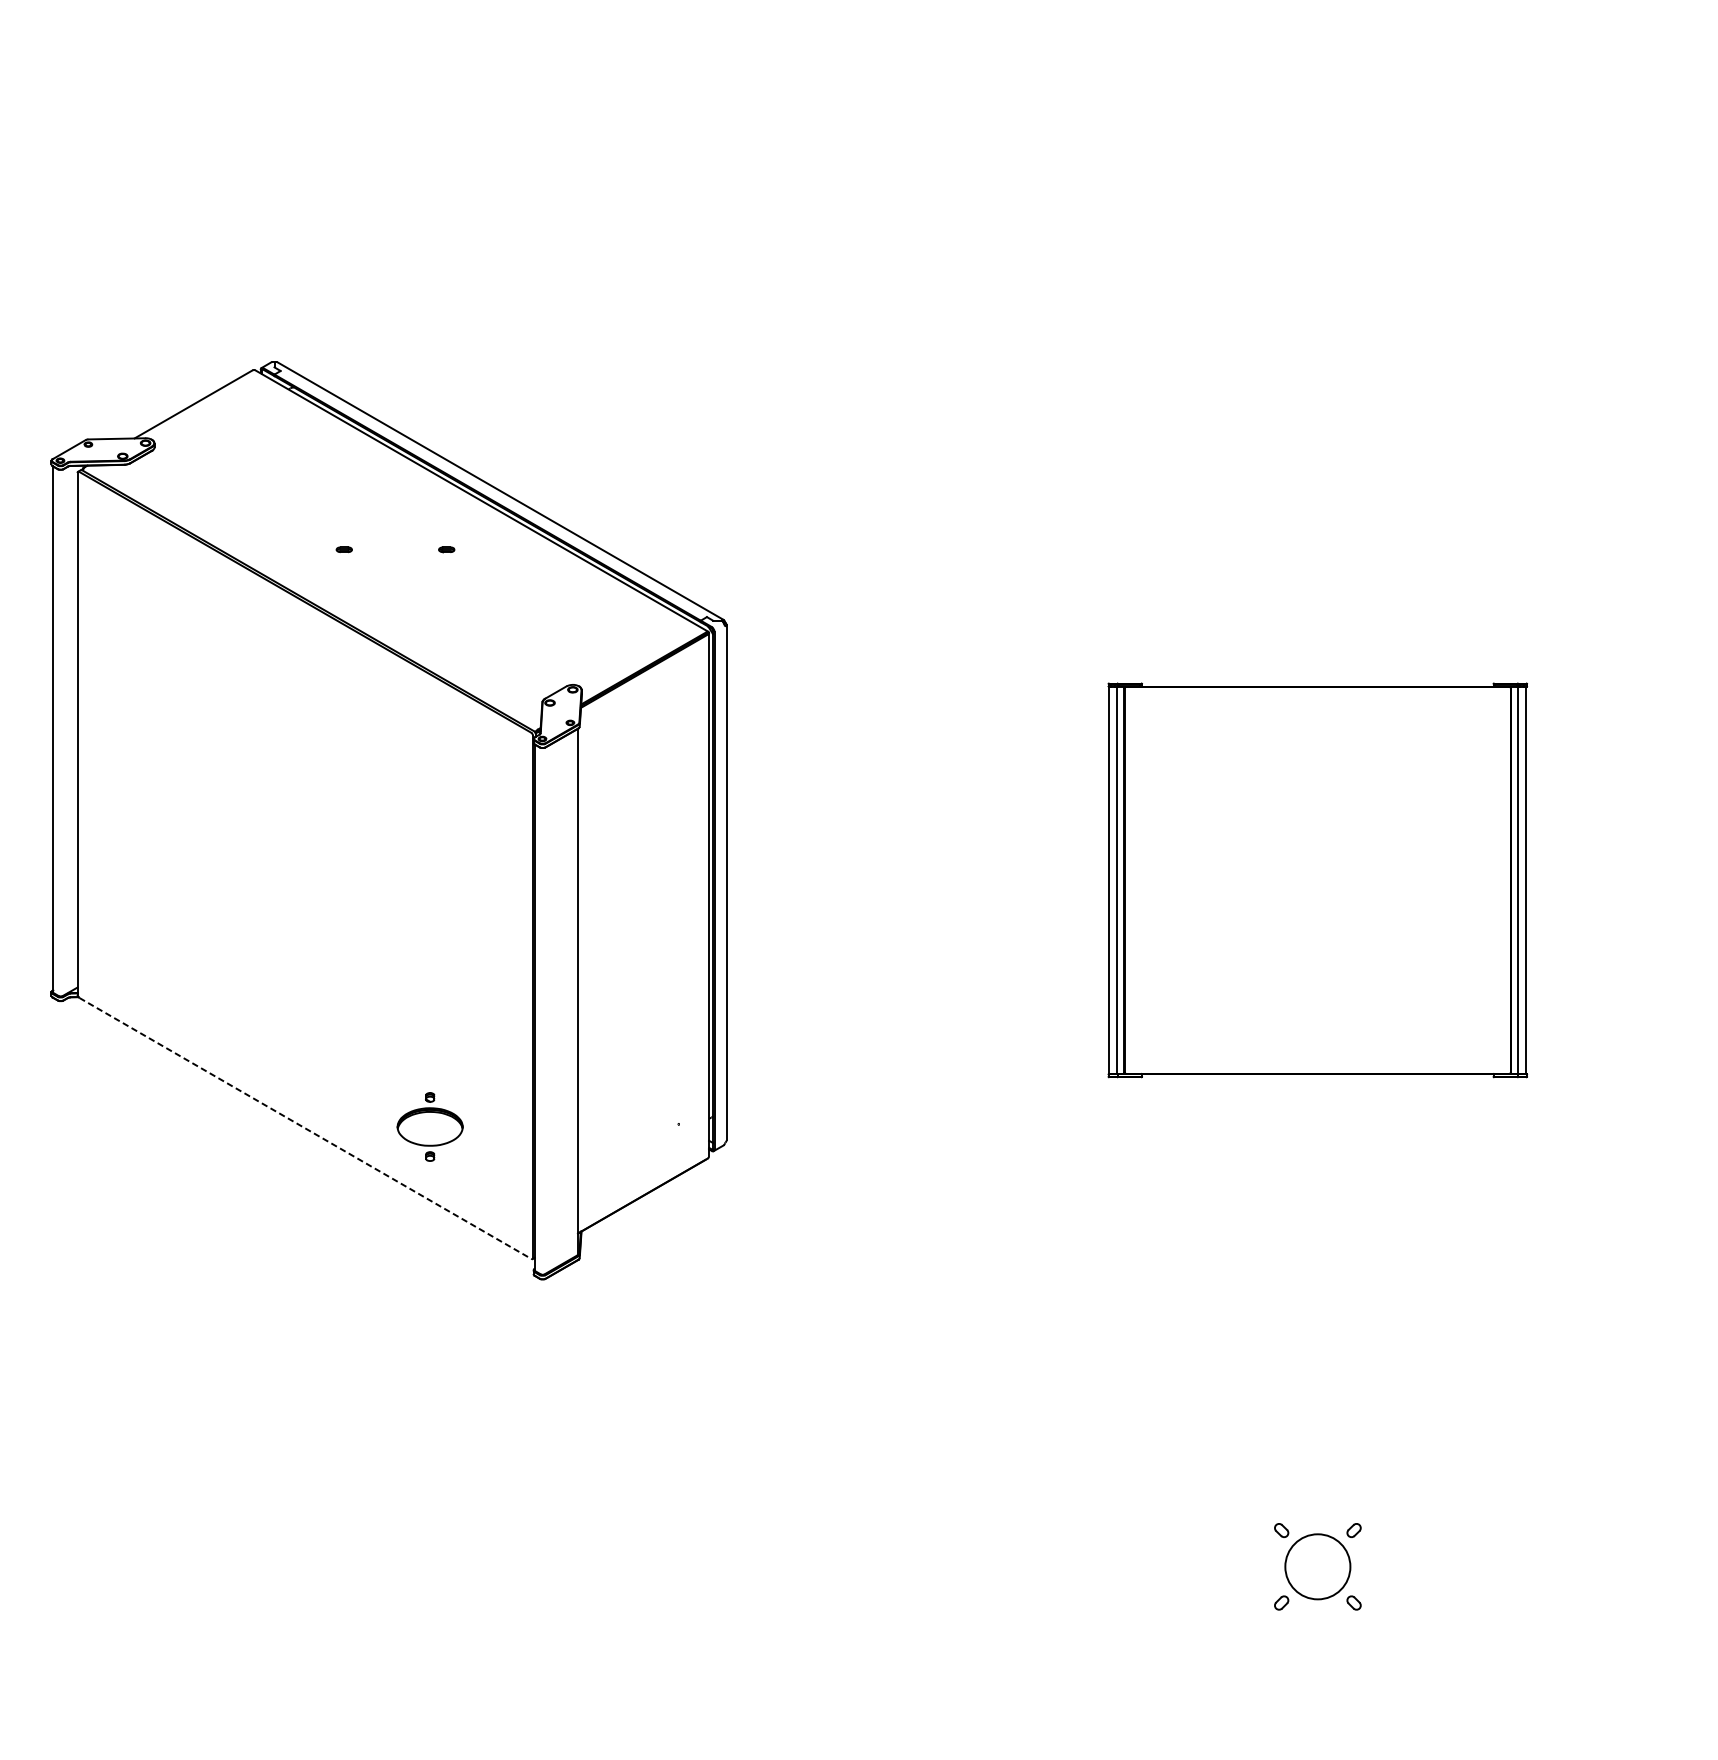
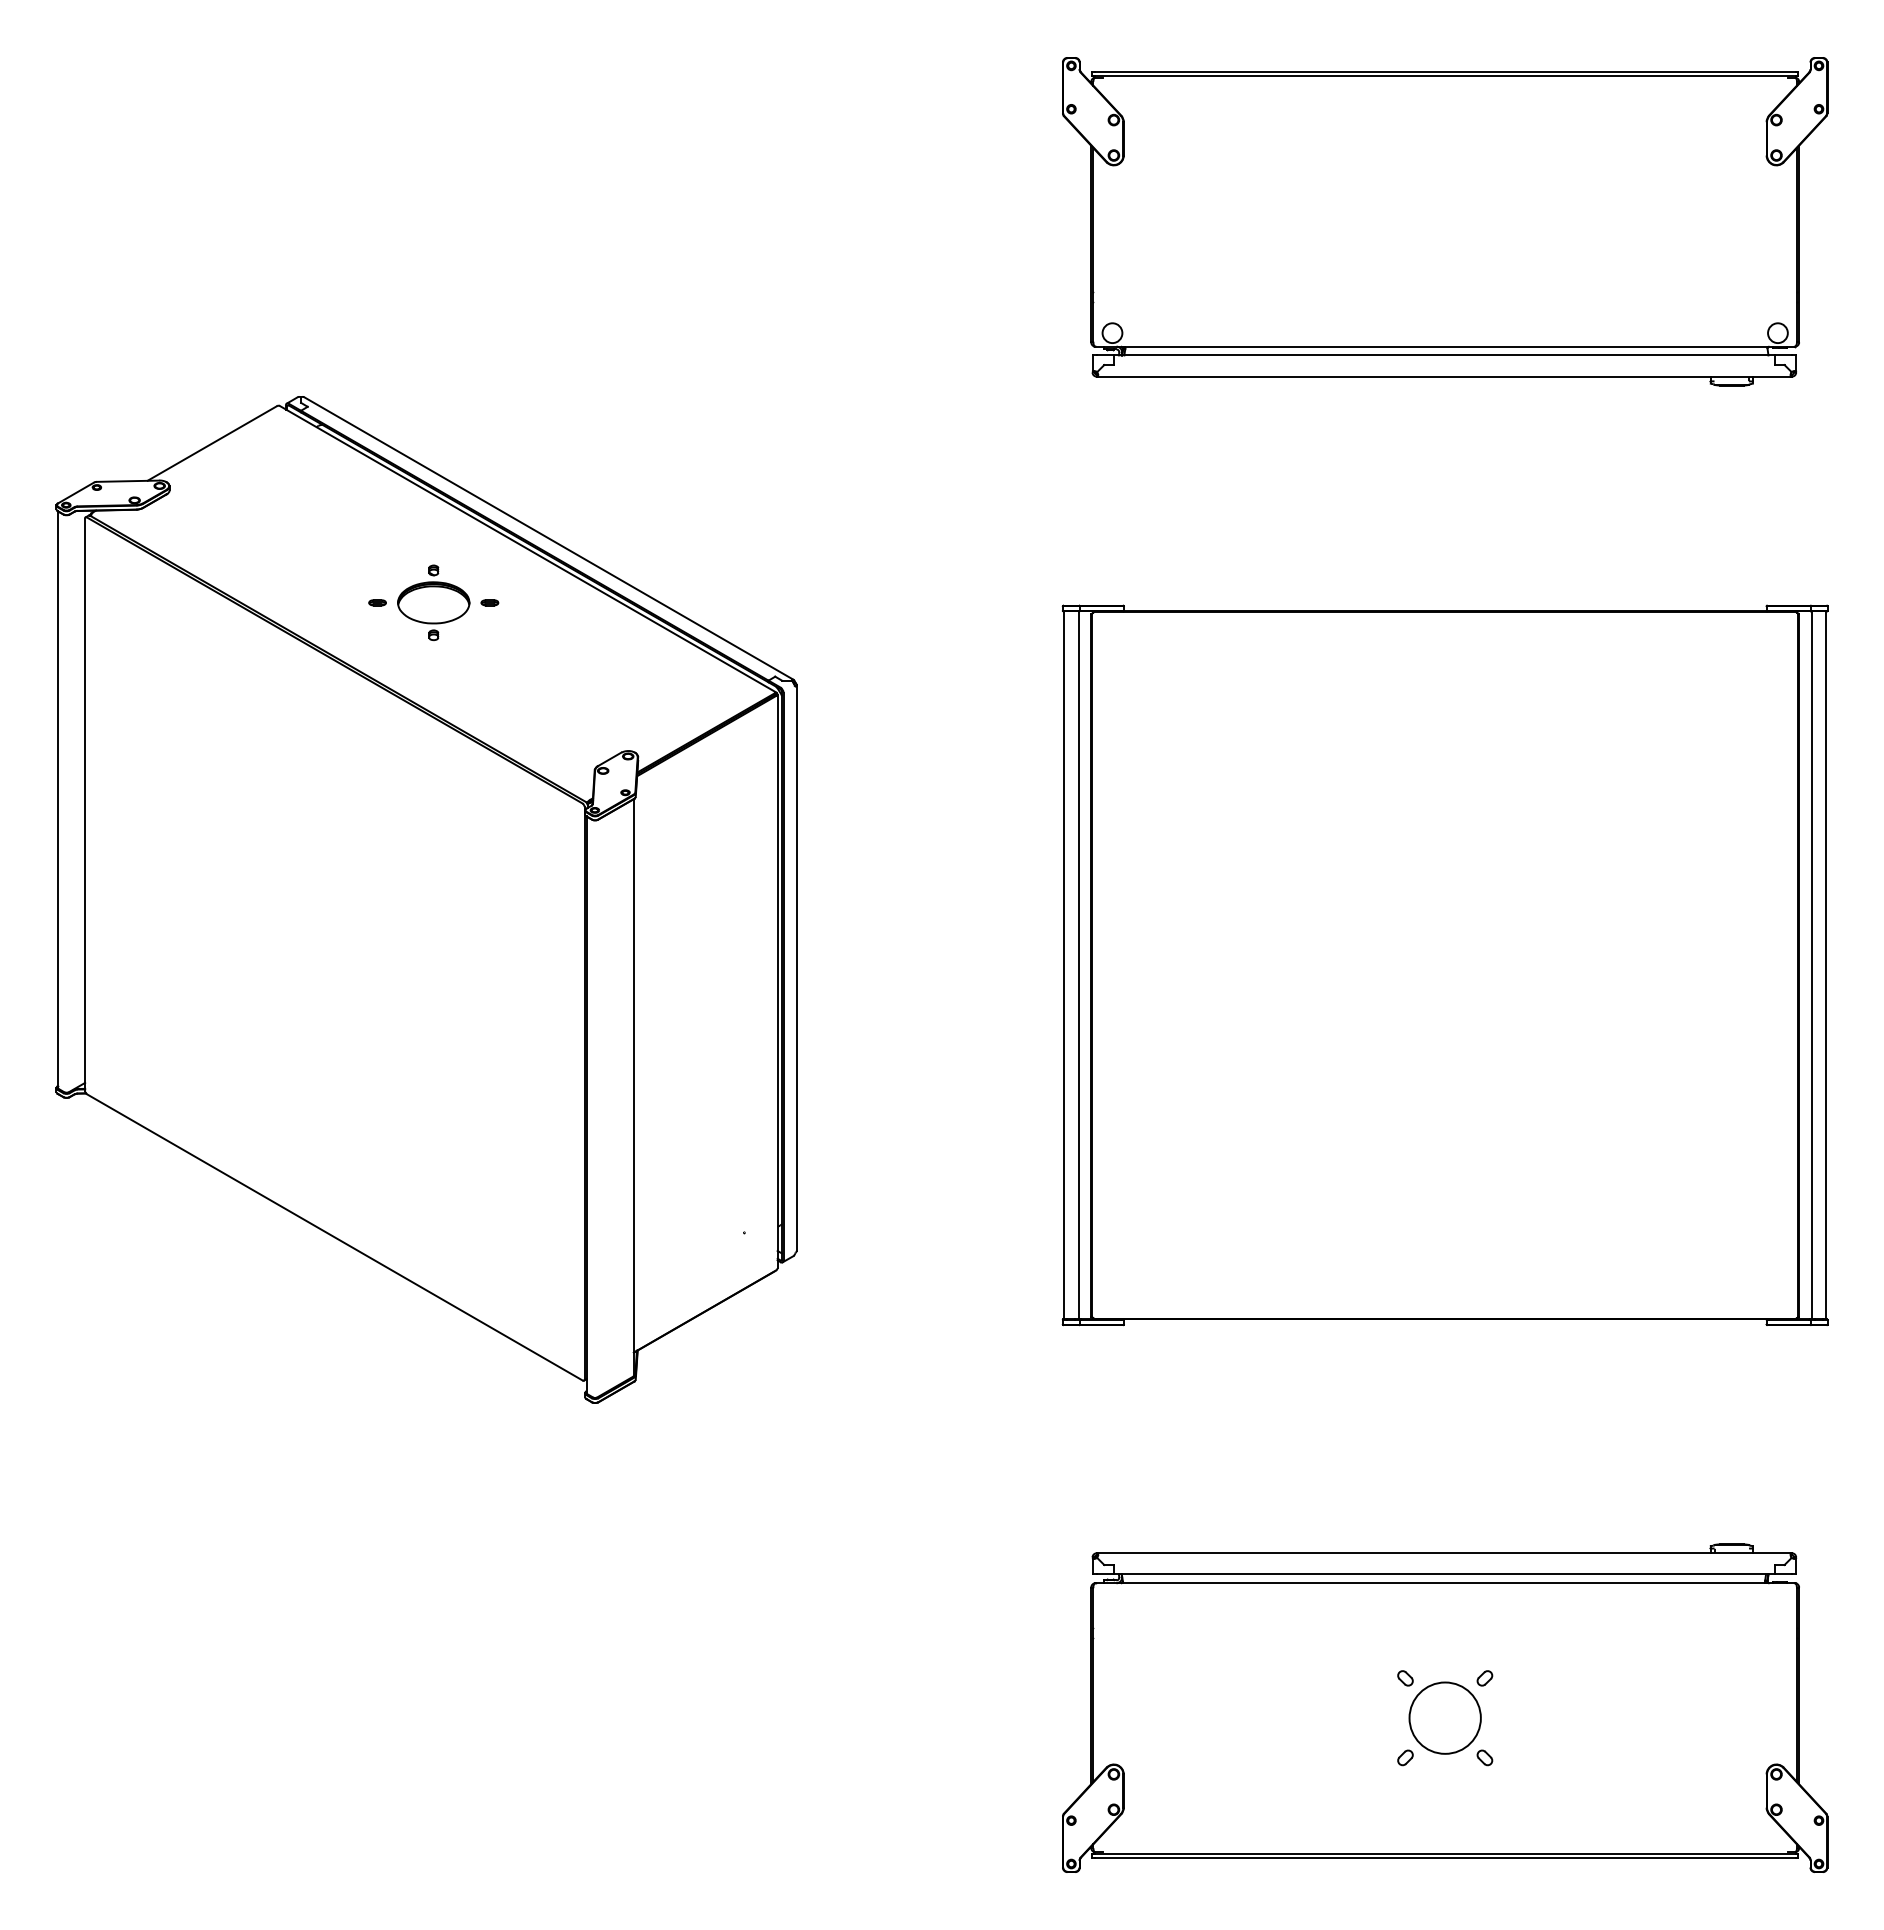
part: (1318, 202) -> (1445, 221), added
part: (1317, 880) -> (1444, 965), size x1.67
part: (429, 1126) -> (433, 602), moved
line: (305, 1128) -> (335, 1237), dashed -> solid
part: (1318, 1557) -> (1445, 1707), added

